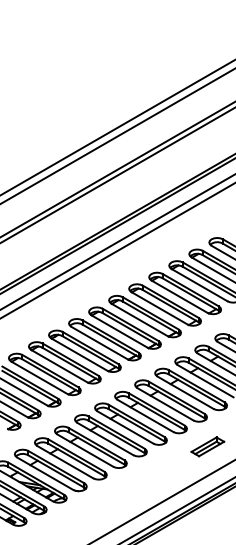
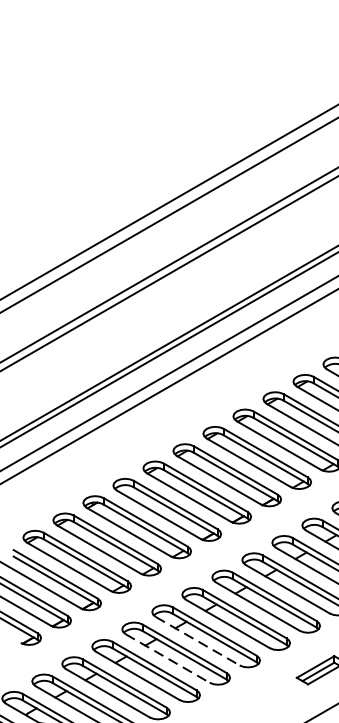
line: (125, 427) -> (197, 641), solid -> dashed
line: (105, 439) -> (168, 659), solid -> dashed

